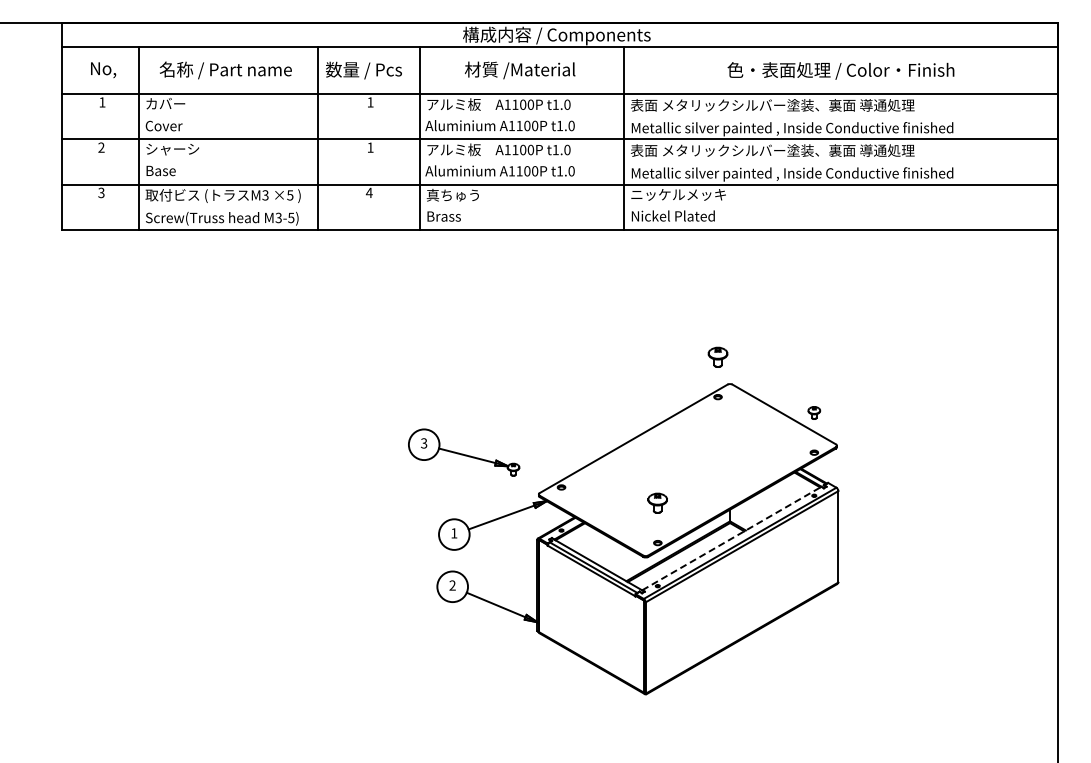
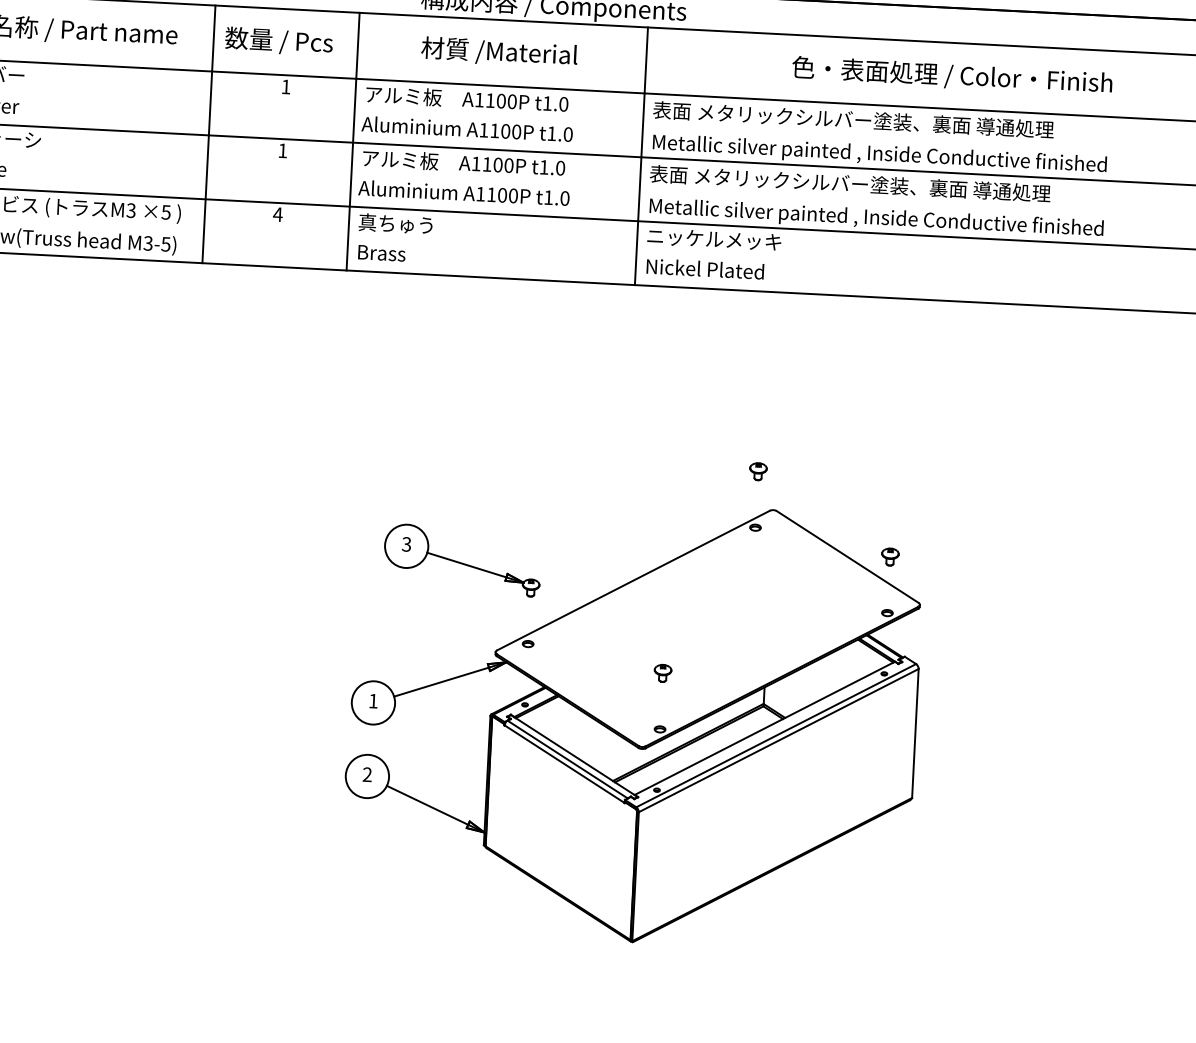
part: (717, 357) -> (757, 471), size x0.62
part: (464, 452) -> (463, 560), moved
part: (657, 503) -> (662, 673), size x0.62
line: (732, 538) -> (765, 728), dashed -> solid

